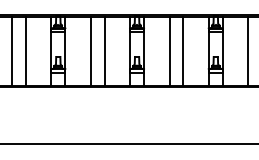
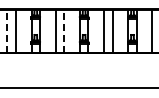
line: (12, 49) -> (7, 30), solid -> dashed
line: (105, 49) -> (64, 30), solid -> dashed

